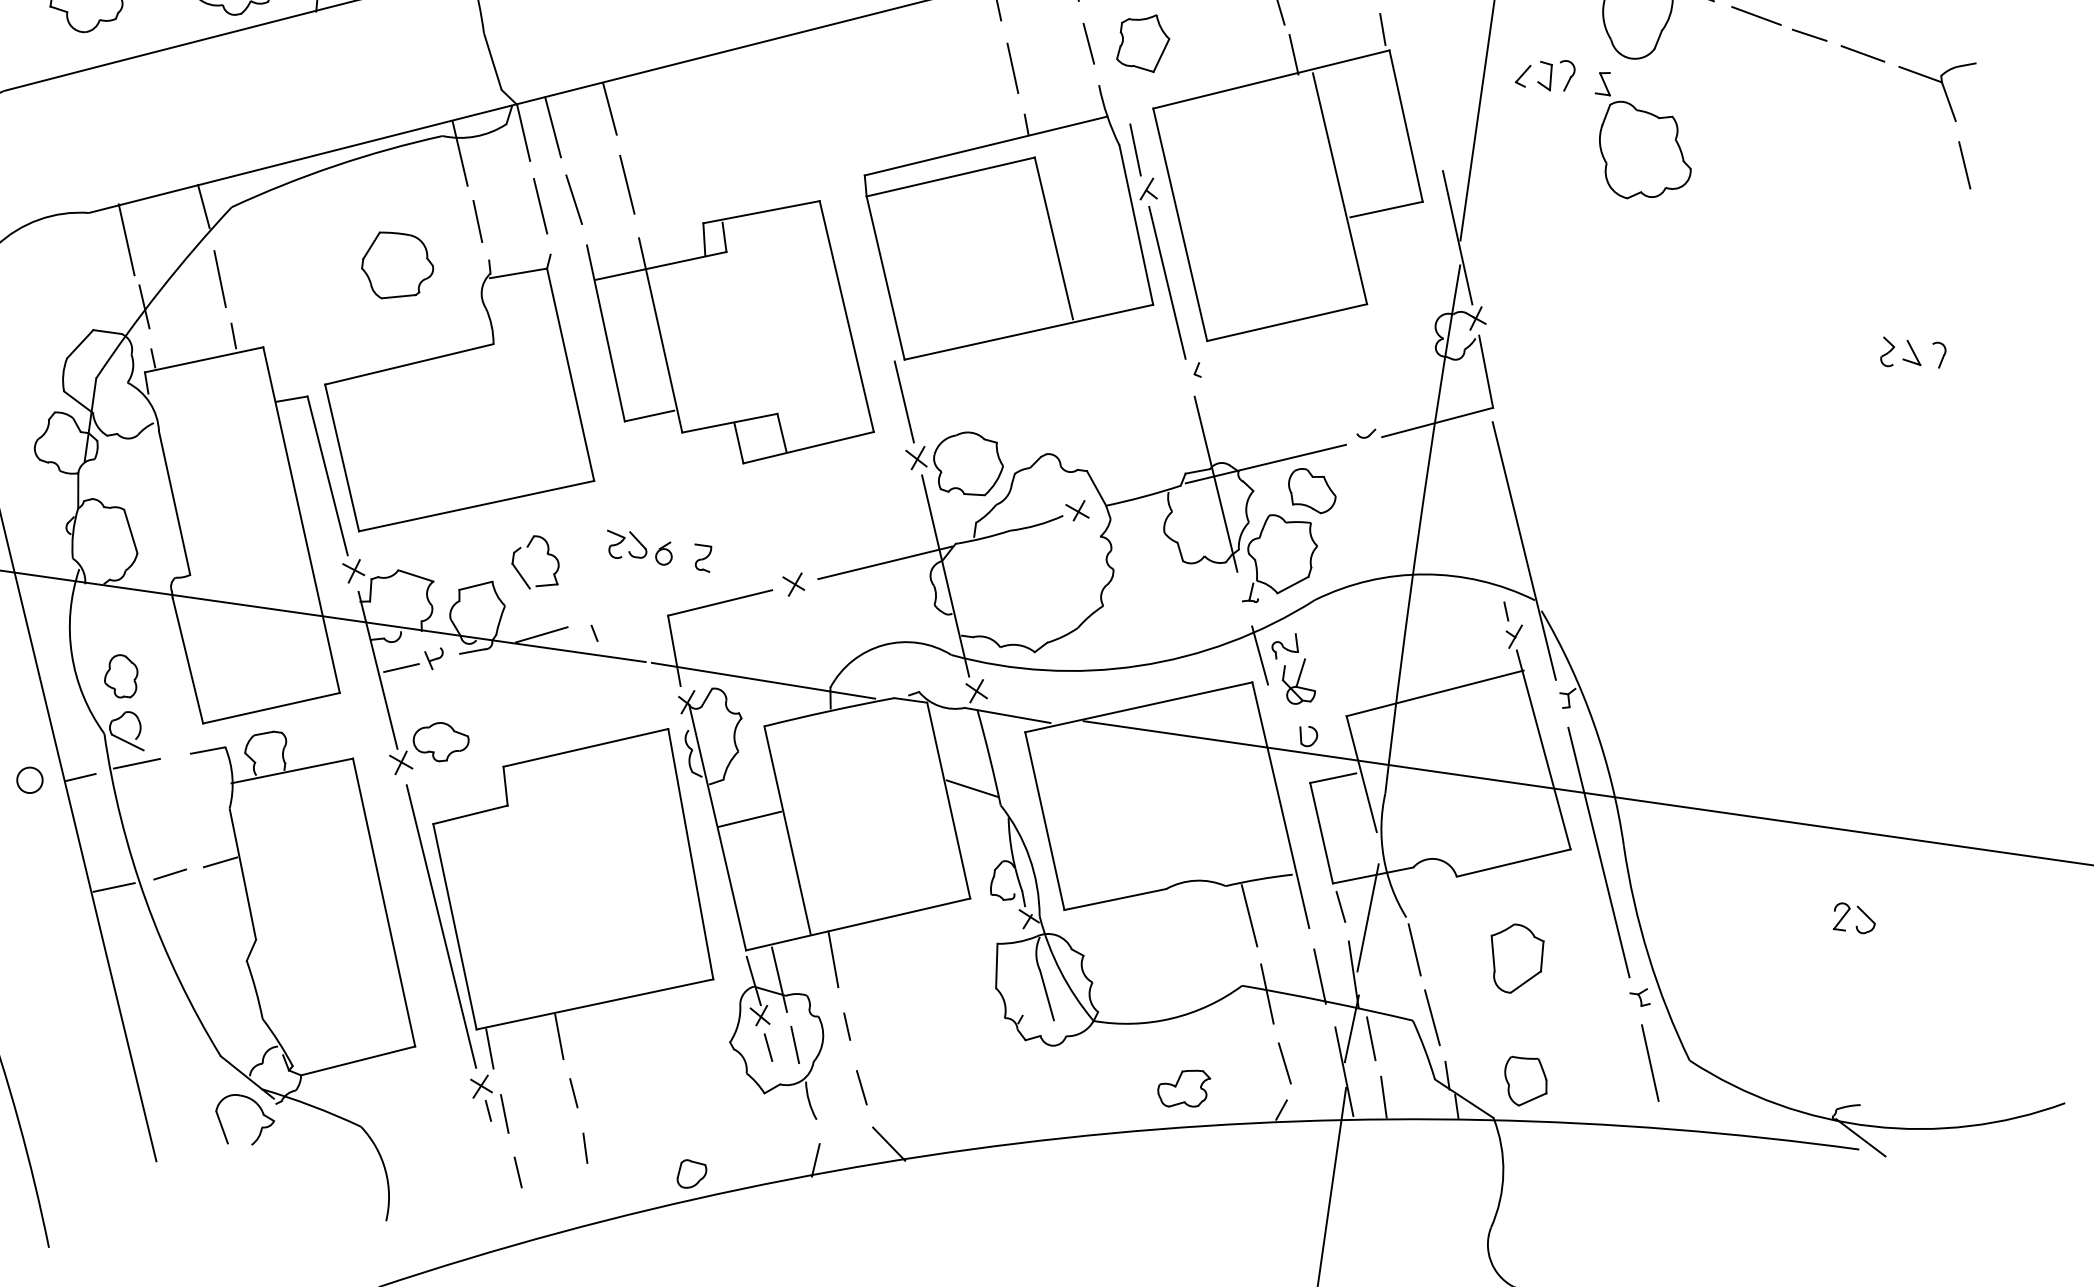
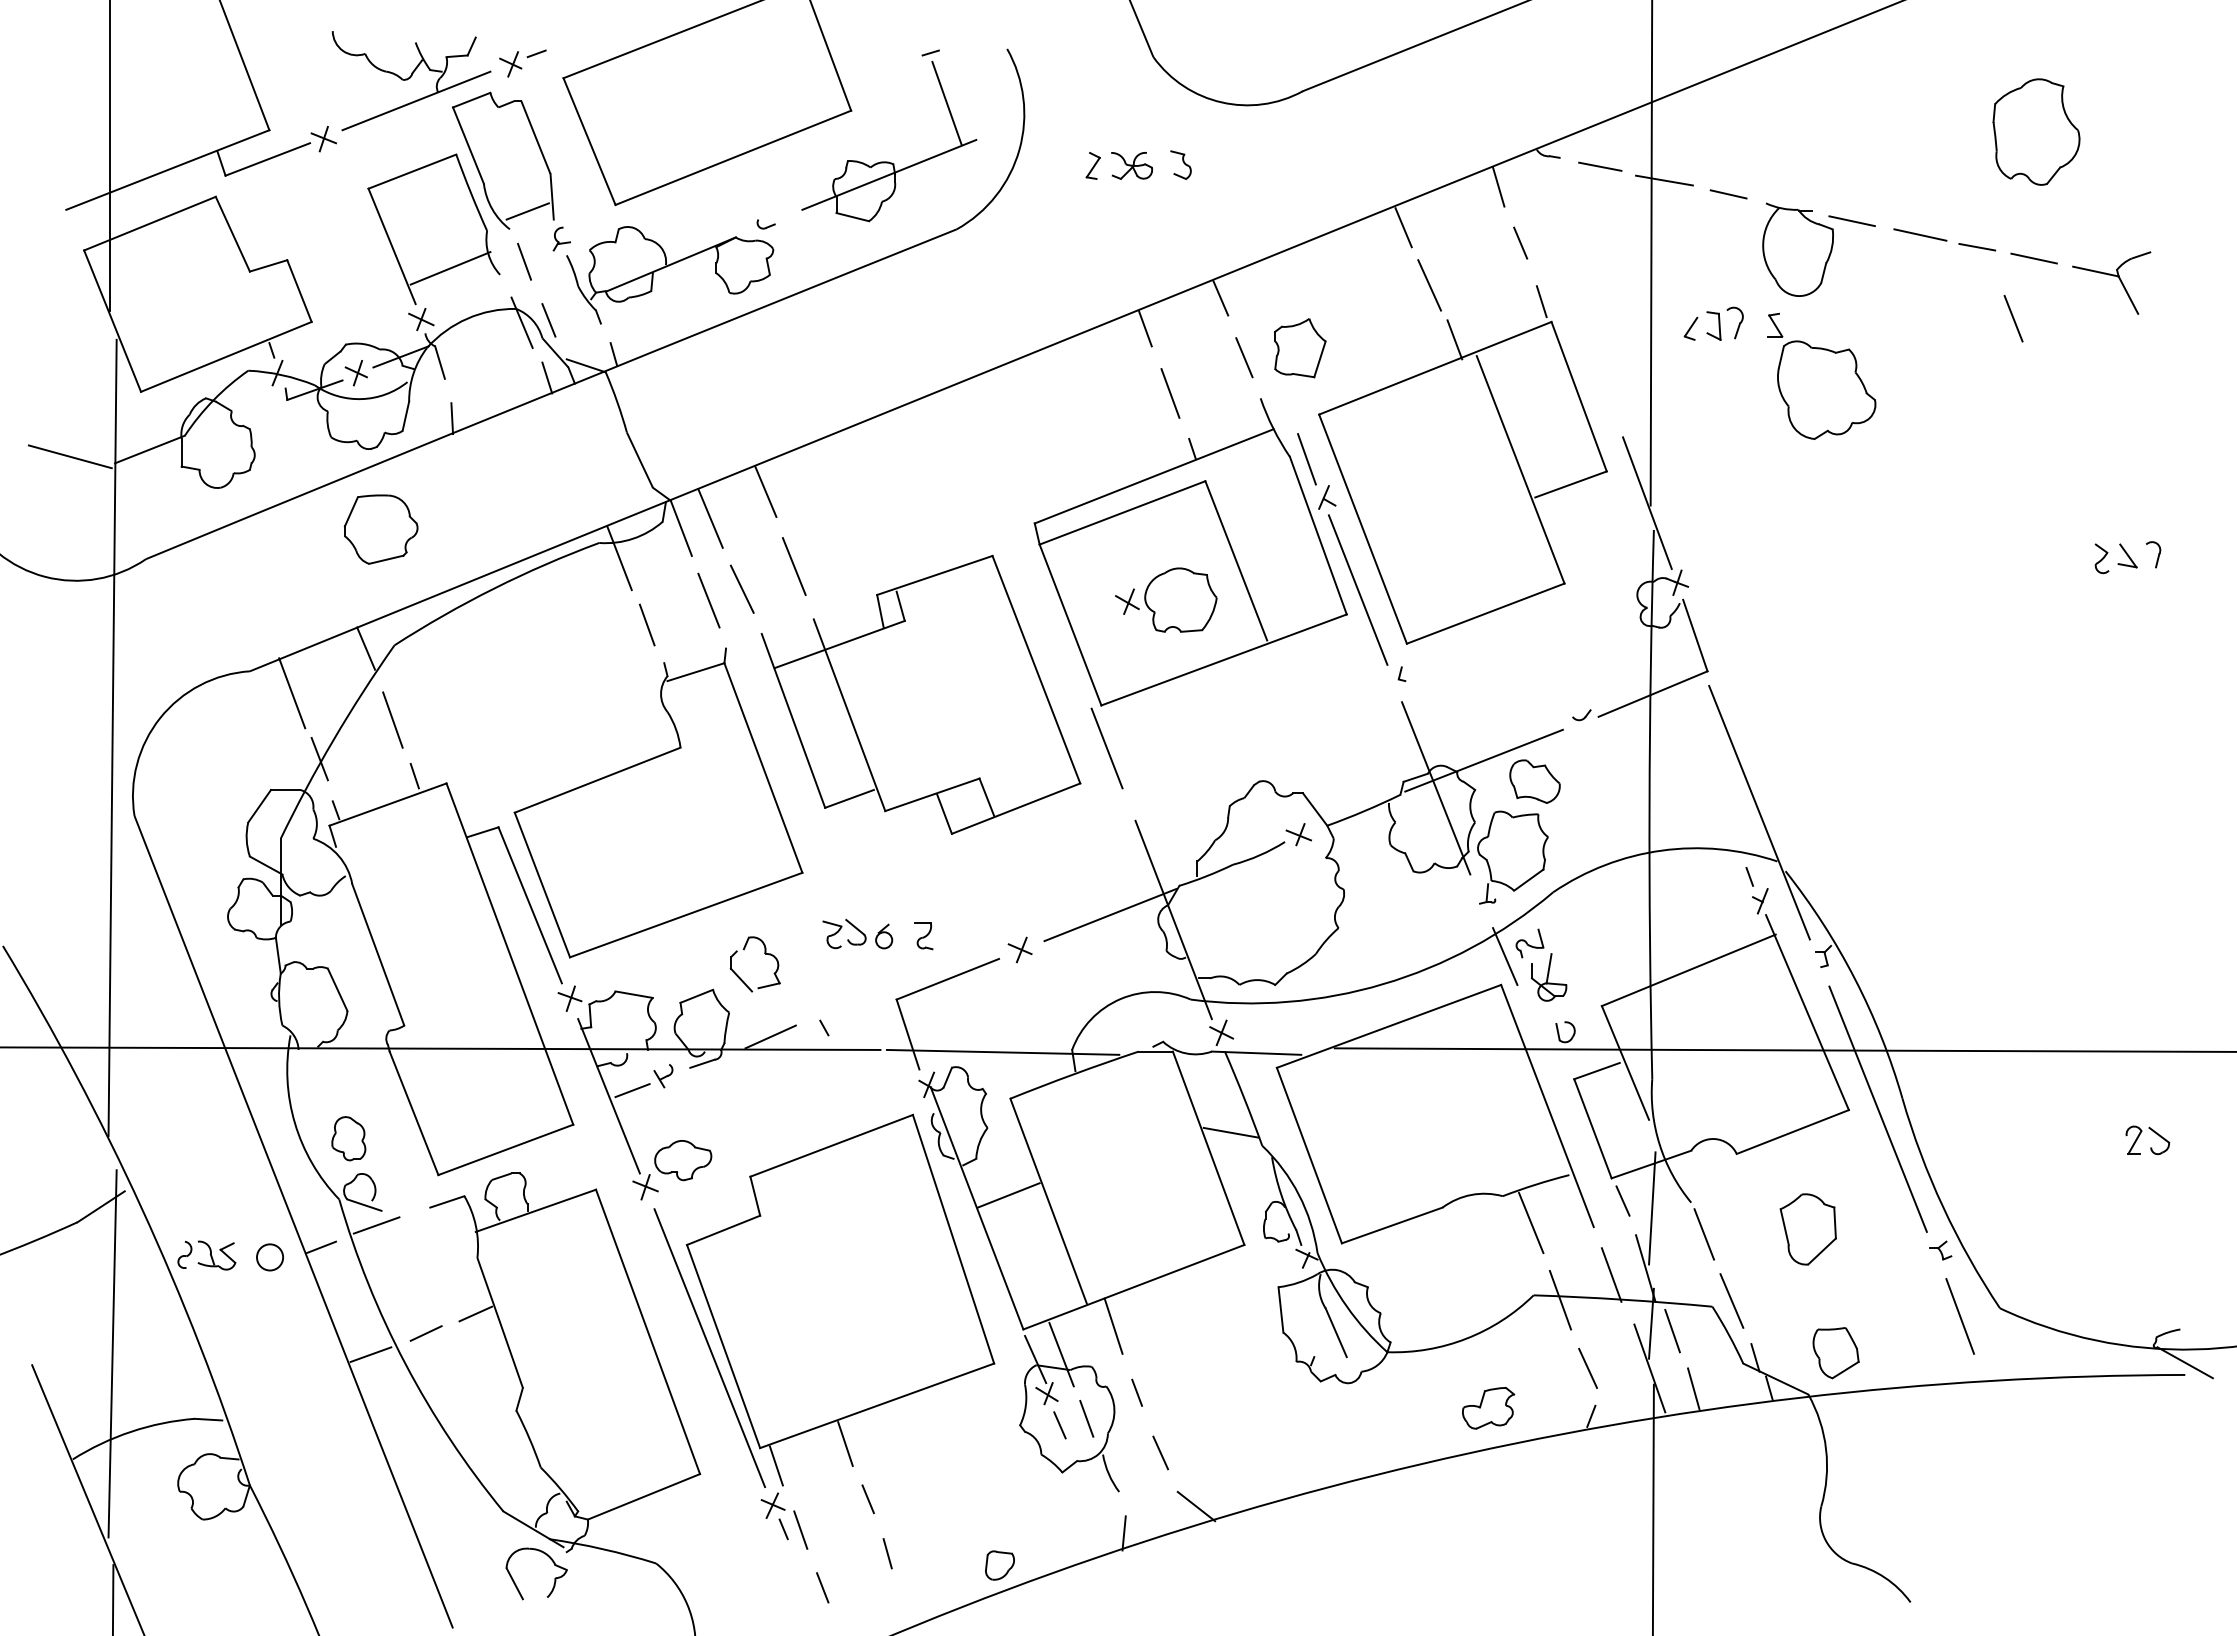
line: (1964, 165) -> (2013, 318), moved
part: (397, 266) -> (380, 529), moved
part: (954, 460) -> (1166, 599), moved

